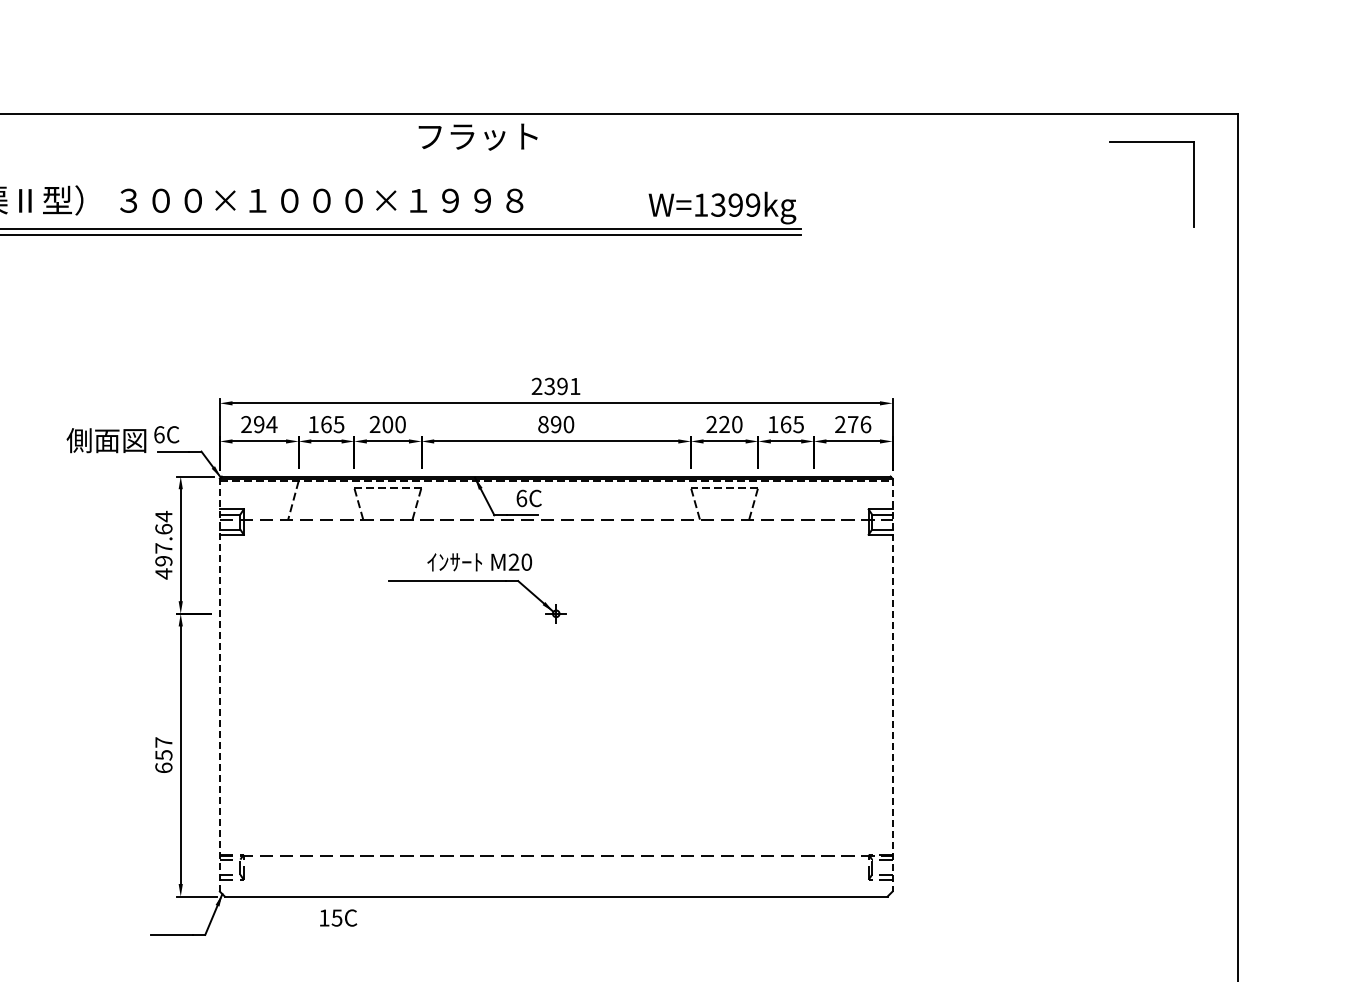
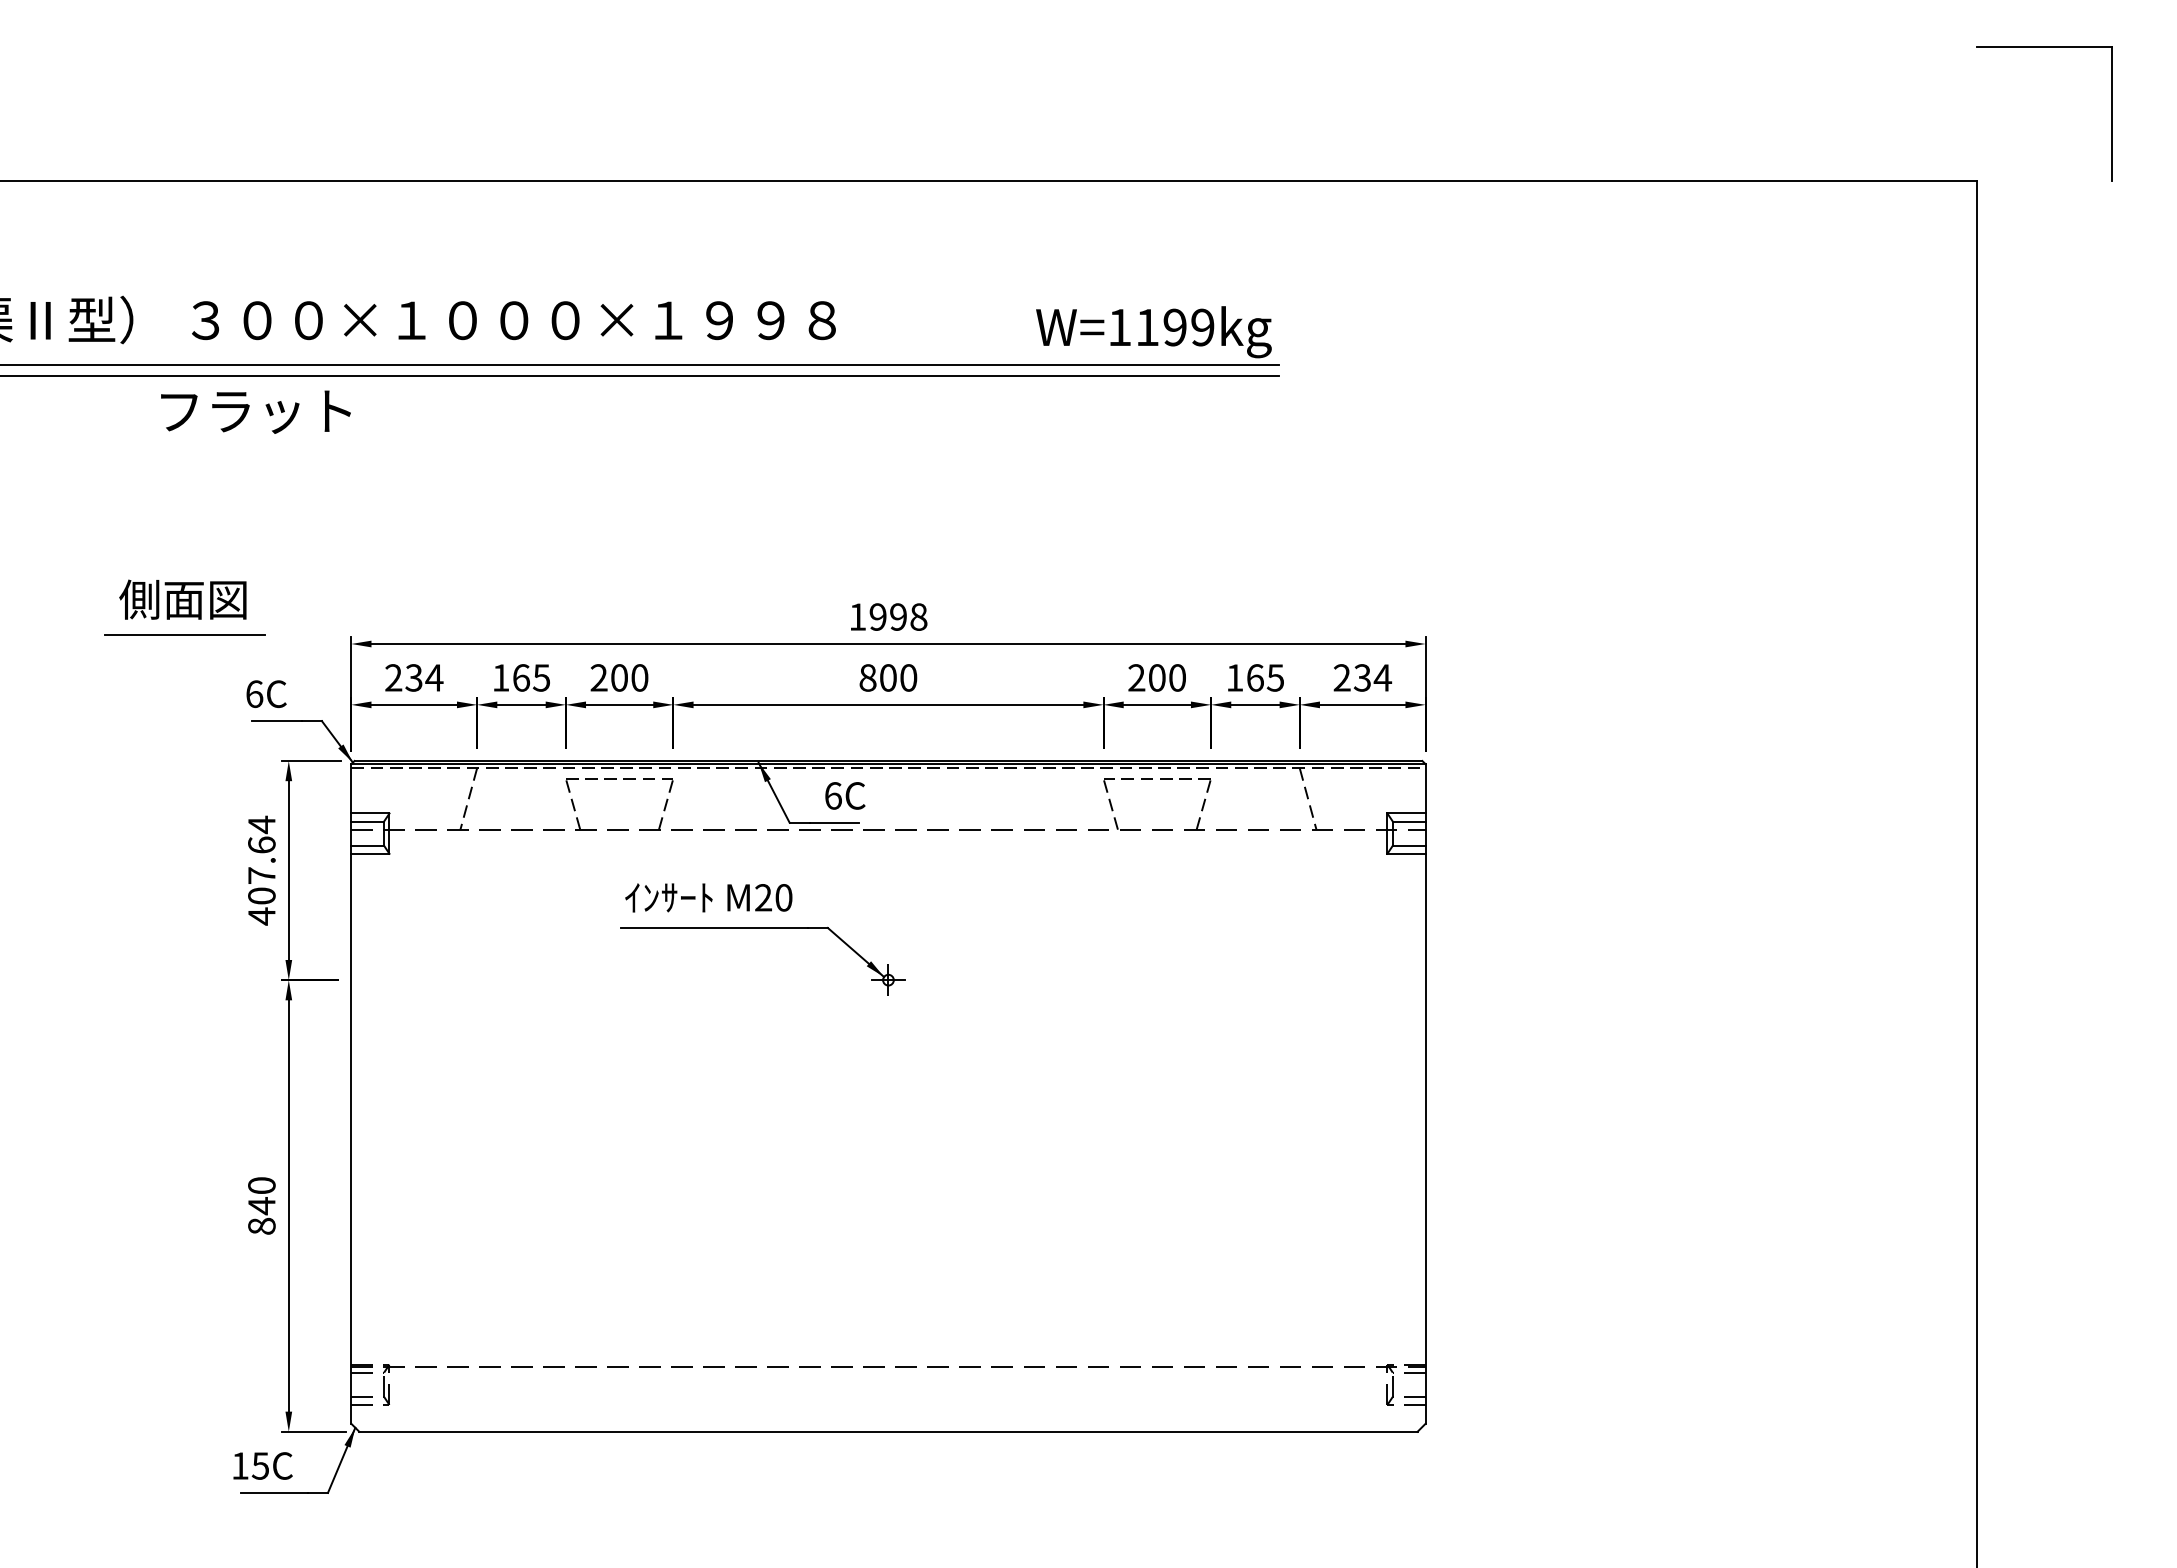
text: (477, 136) -> (254, 411), moved
part: (1151, 142) -> (2043, 46), moved
text: (718, 204) -> (1147, 326), W=1399kg -> W=1199kg
text: (555, 386) -> (887, 617), 2391 -> 1998
line: (115, 397) -> (184, 634), added
text: (258, 424) -> (412, 677), 294 -> 234
text: (556, 424) -> (888, 677), 890 -> 800
text: (724, 424) -> (1157, 677), 220 -> 200
text: (859, 424) -> (1372, 677), 276 -> 234
text: (106, 440) -> (183, 599), moved
line: (818, 500) -> (1307, 799), added
text: (163, 561) -> (261, 896), 497.64 -> 407.64
text: (479, 562) -> (708, 898), moved
line: (219, 684) -> (350, 1093), dashed -> solid
line: (892, 685) -> (1425, 1094), dashed -> solid
text: (163, 755) -> (261, 1206), 657 -> 840
text: (338, 917) -> (262, 1465), moved

